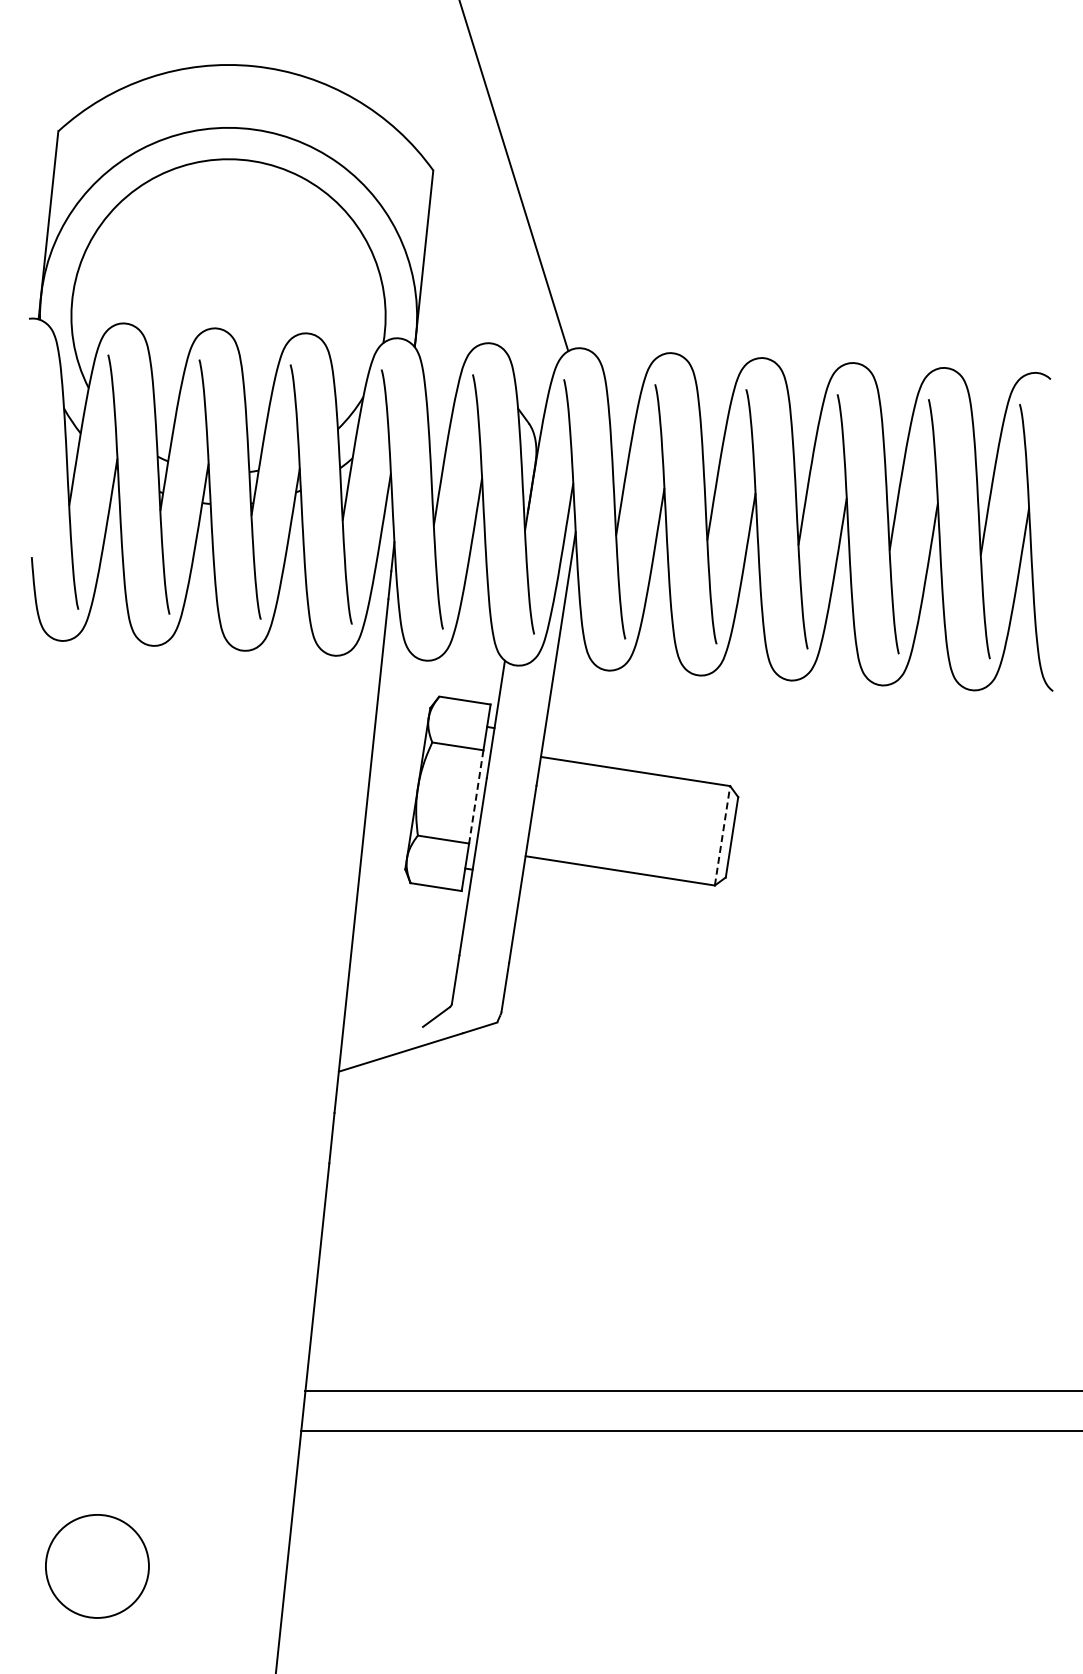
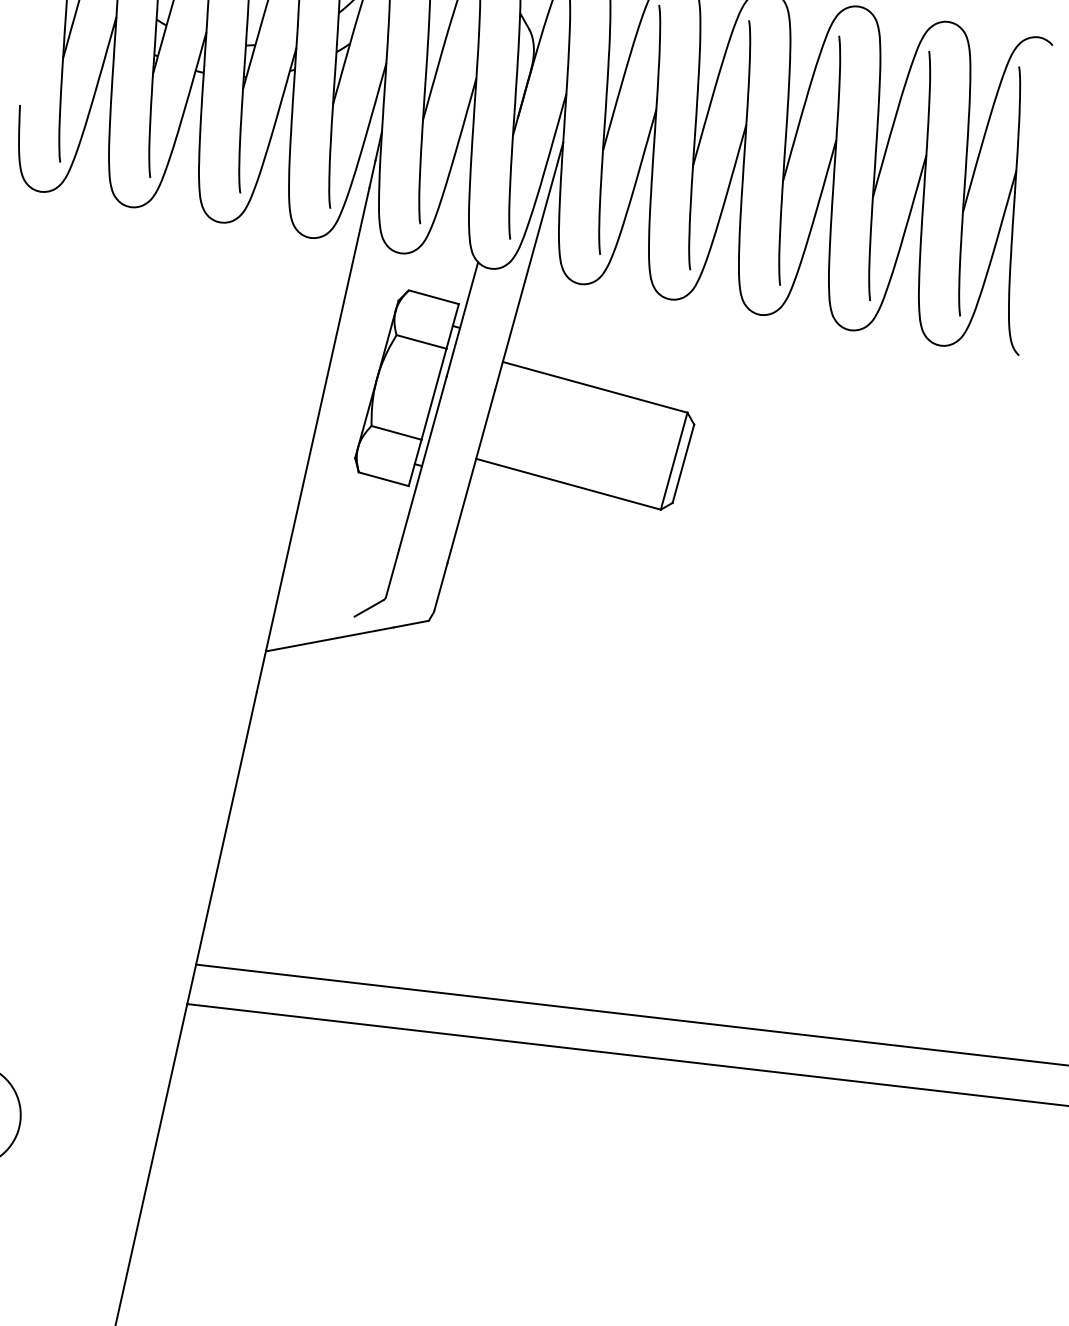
line: (476, 797) -> (434, 394), dashed -> solid
line: (722, 835) -> (674, 460), dashed -> solid

